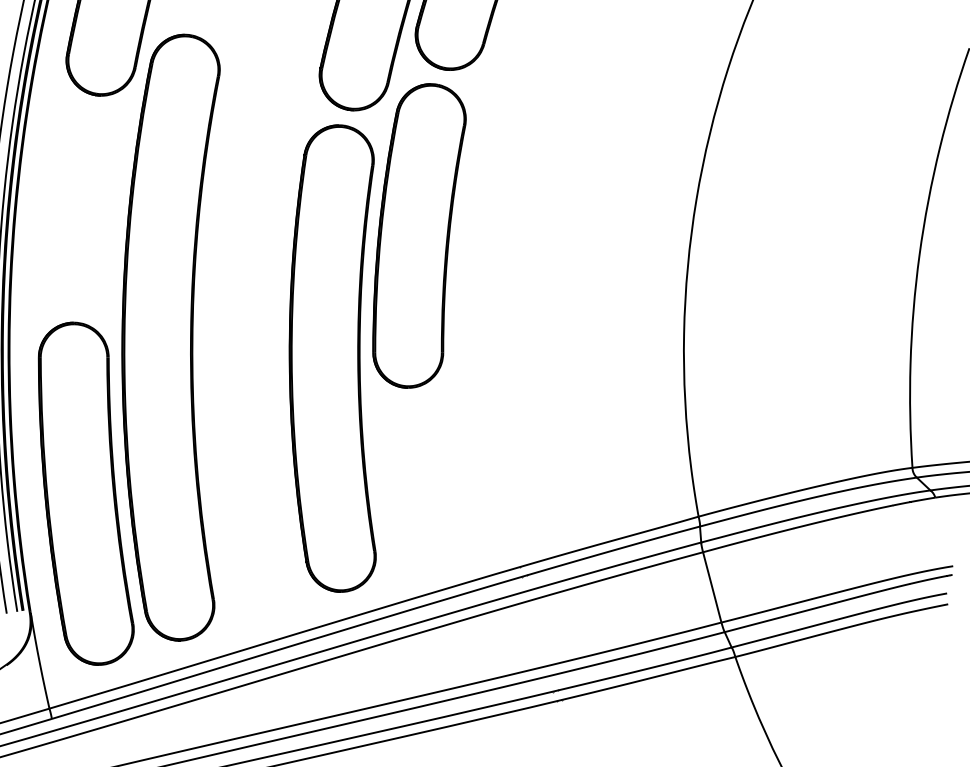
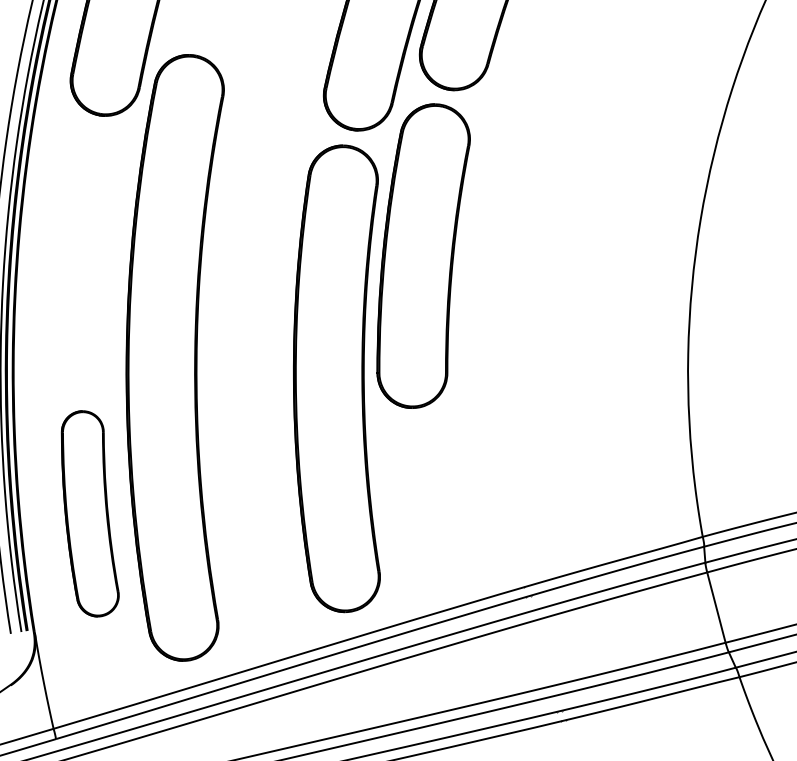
part: (85, 493) -> (89, 513), size x0.6

